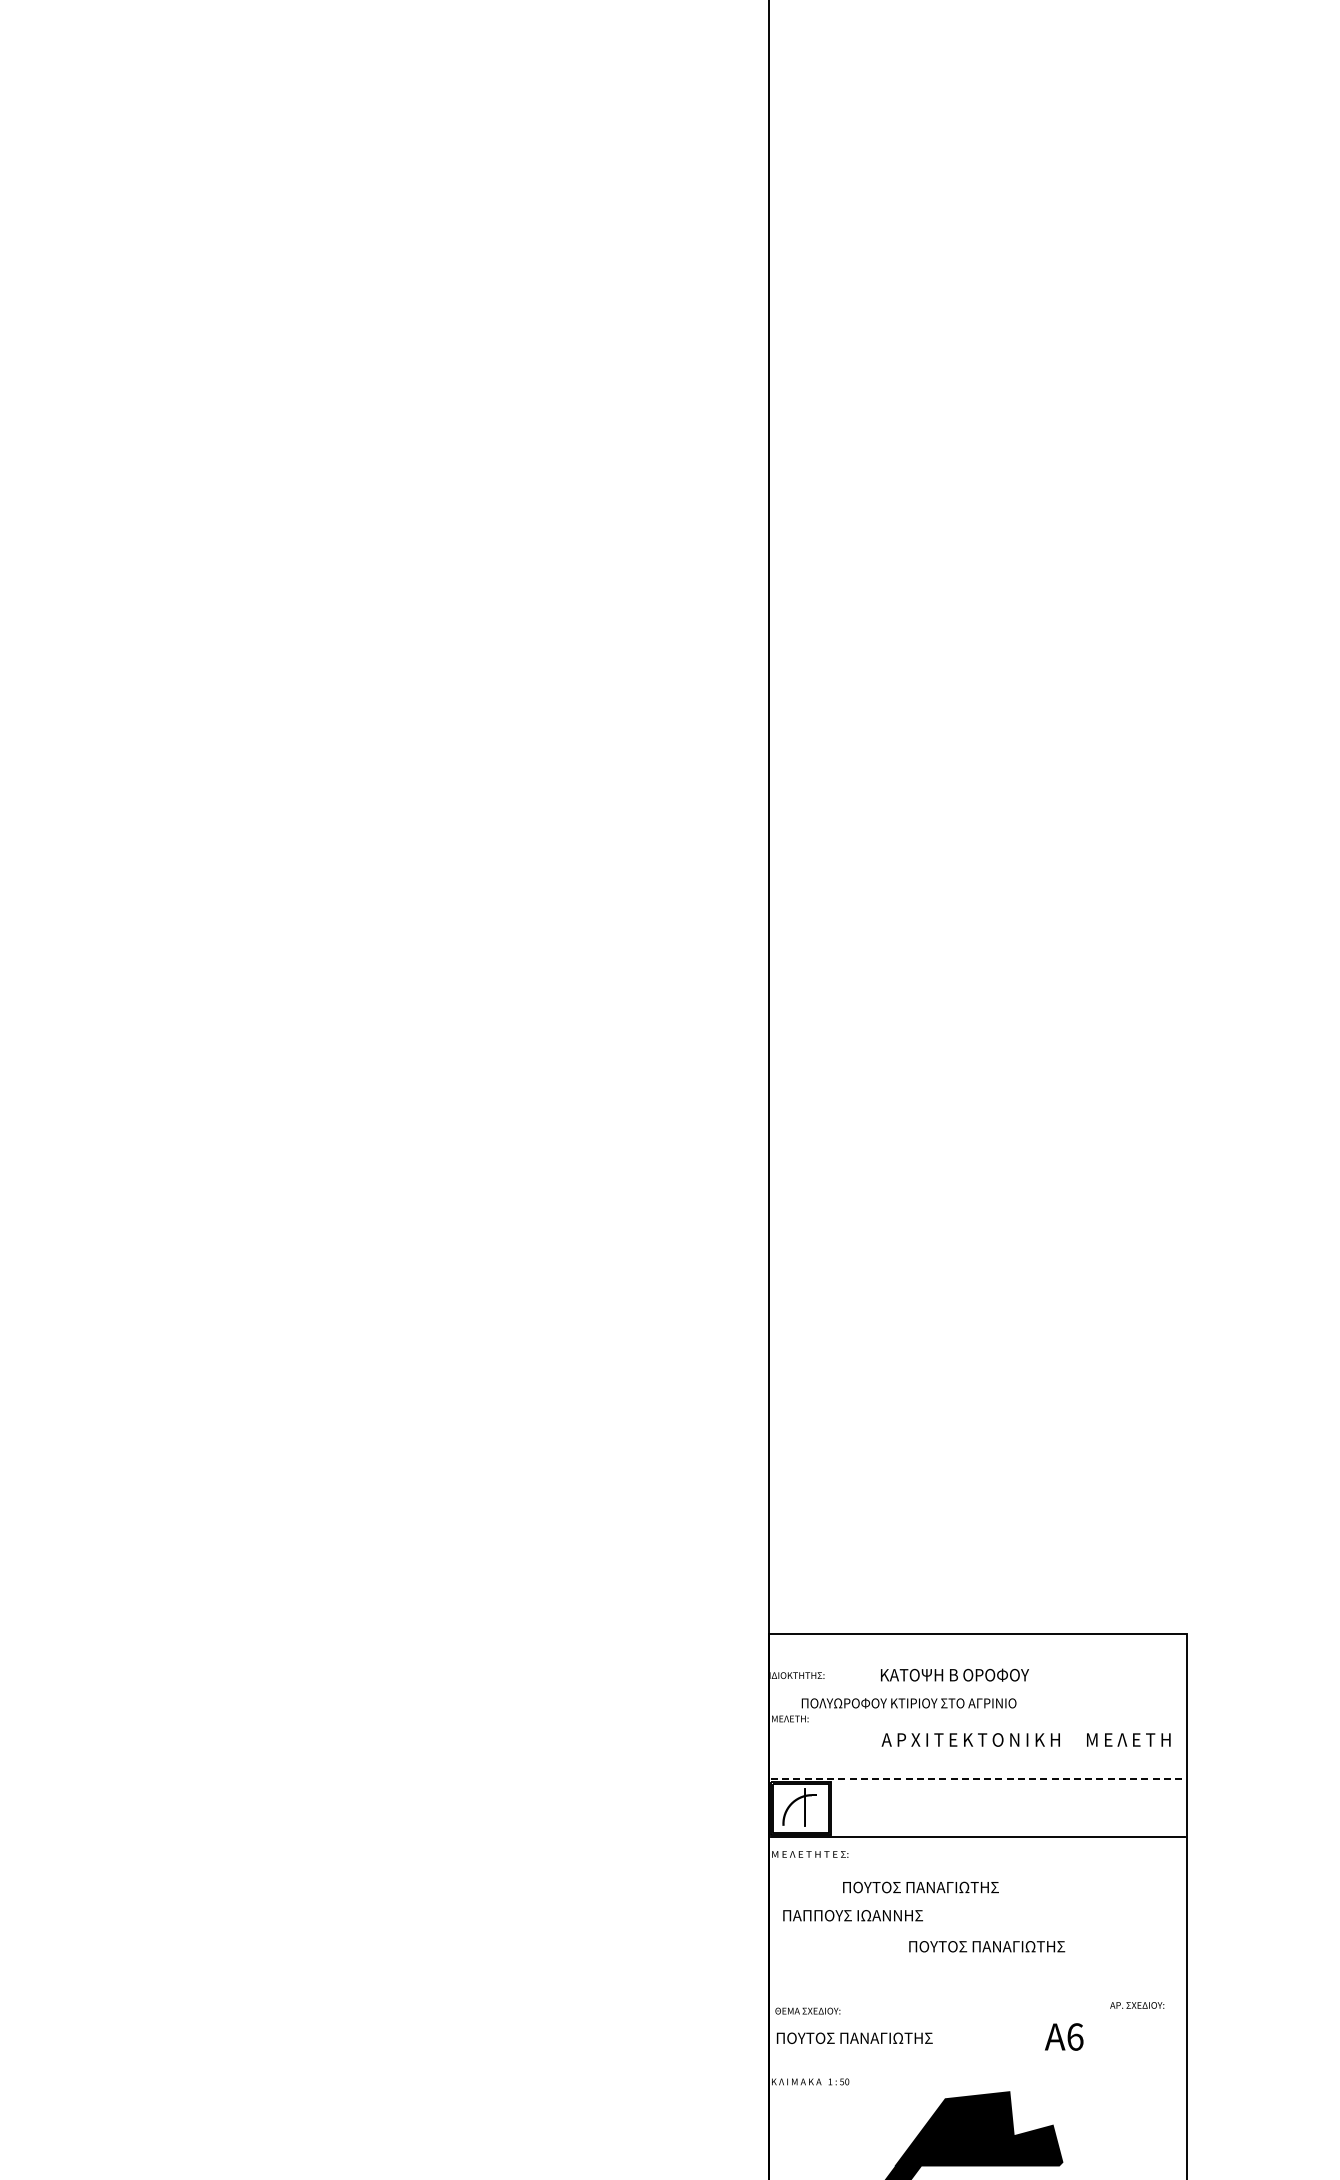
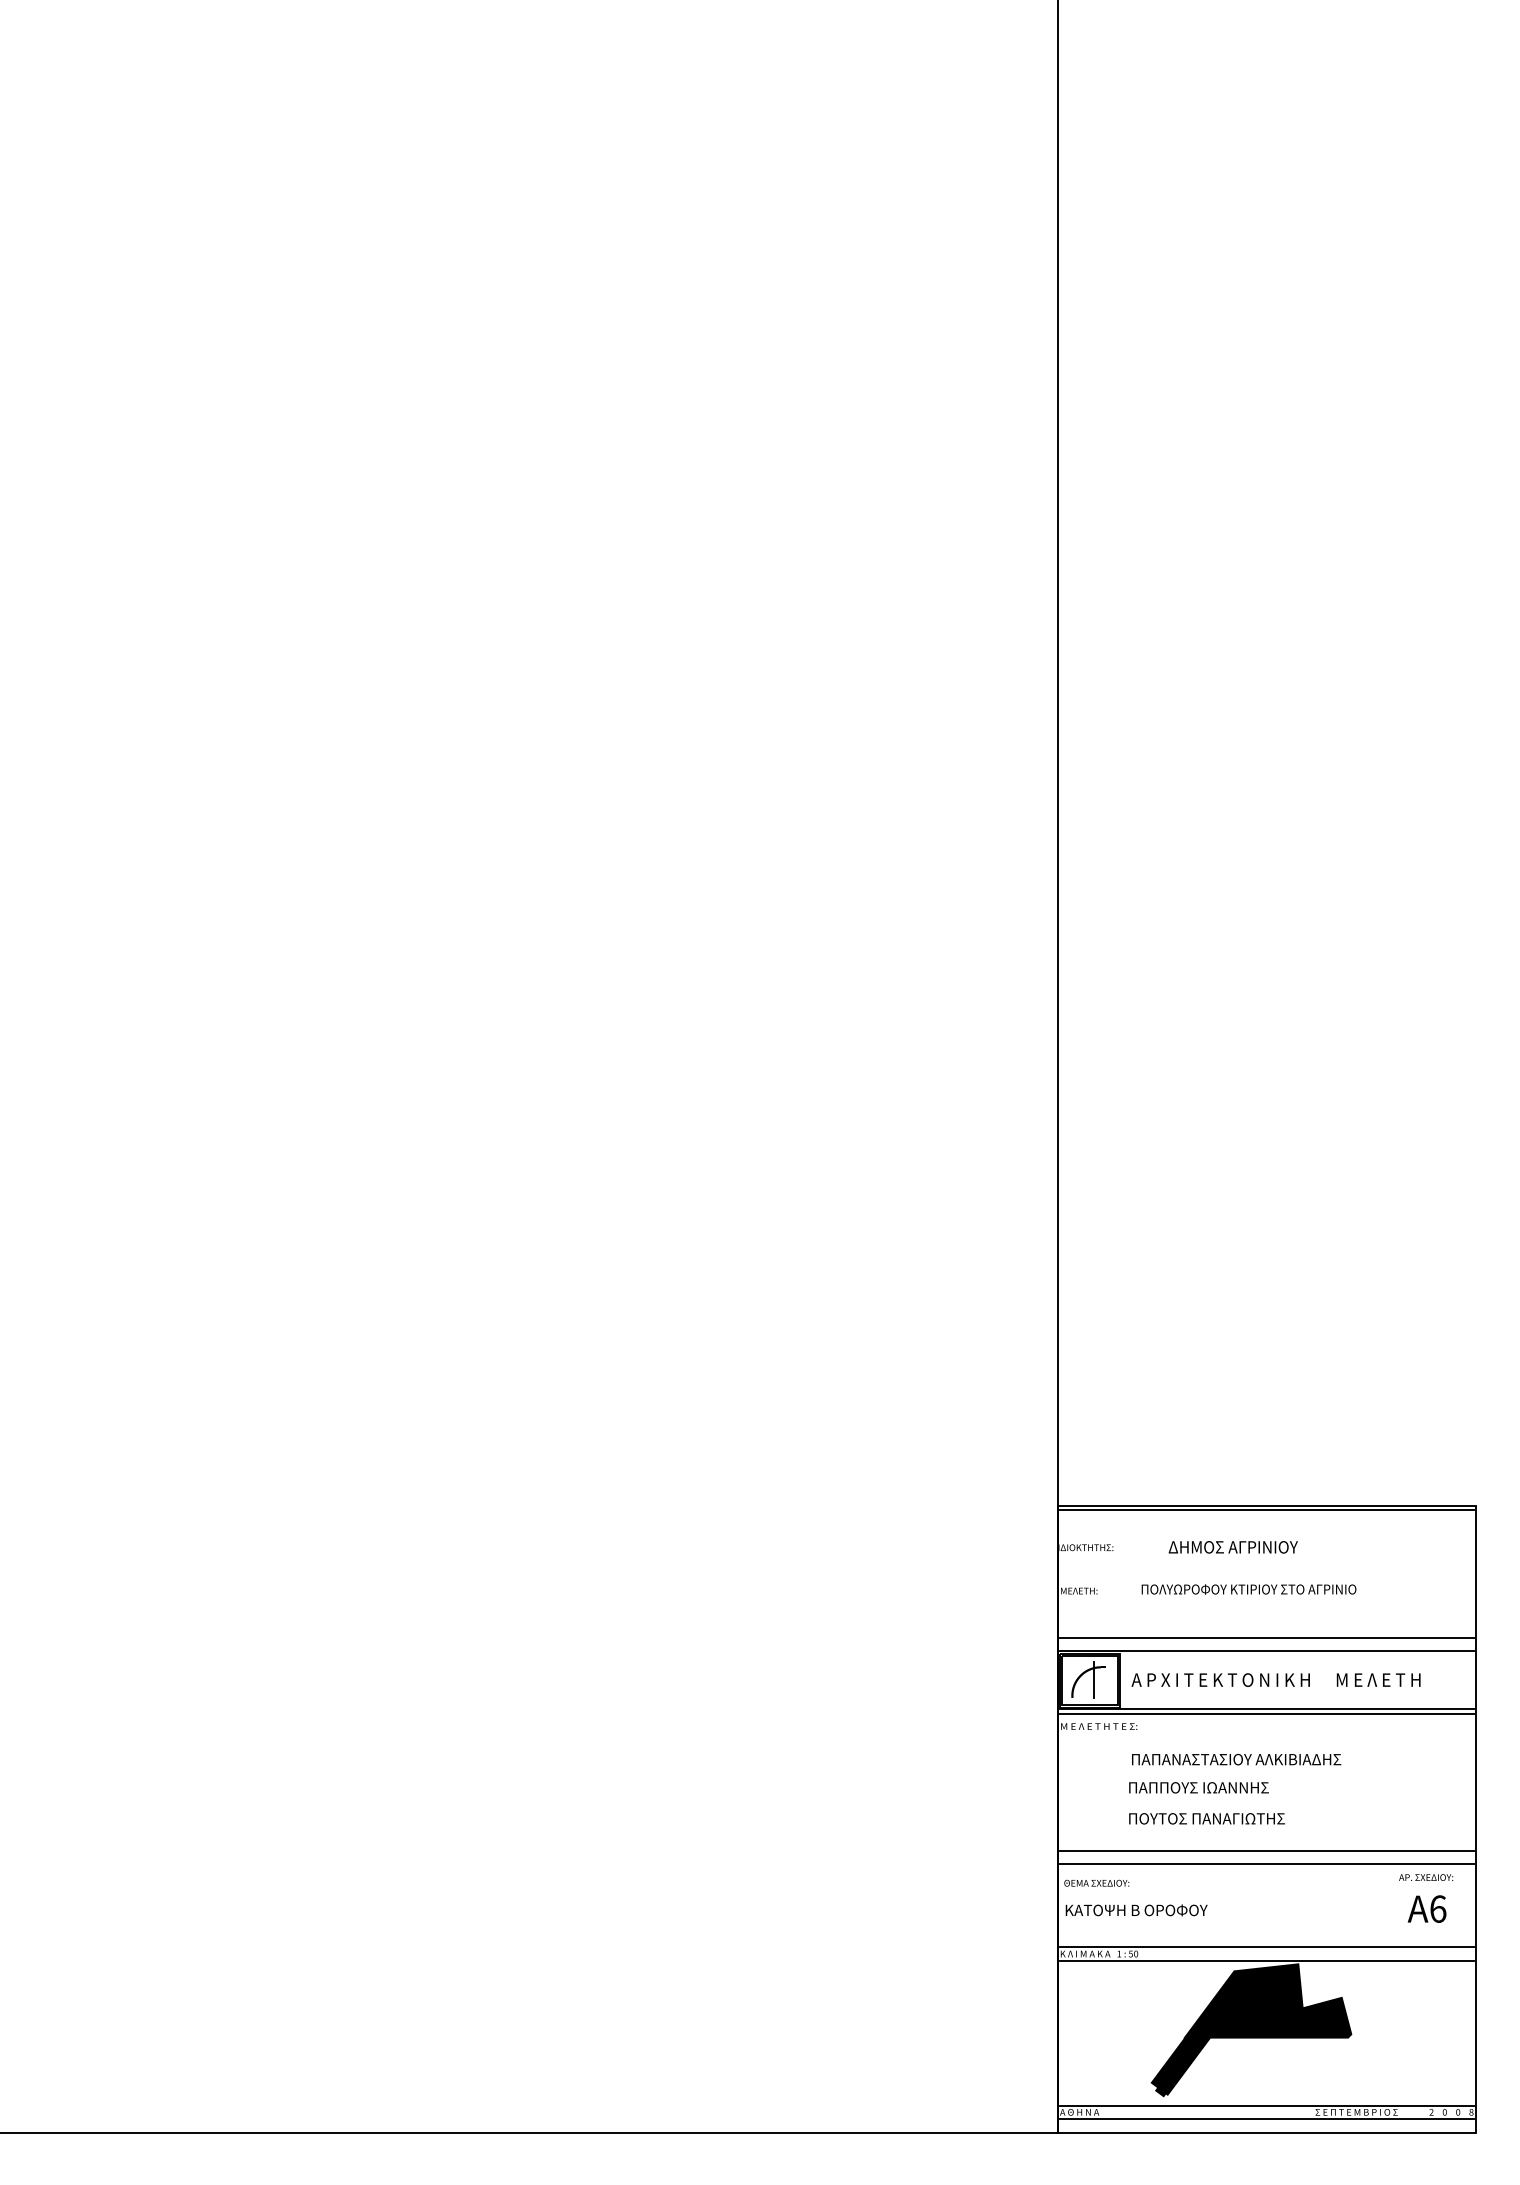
line: (977, 1638) -> (1266, 1510), added
text: (953, 1674) -> (1242, 1546), KATOΨΗ B ΟΡΟΦΟΥ -> ΔΗΜΟΣ ΑΓΡΙΝΙΟΥ
text: (908, 1703) -> (1248, 1589), moved
text: (1025, 1739) -> (1275, 1679), moved
line: (977, 1765) -> (1266, 1637), added
line: (978, 1779) -> (1267, 1651), dashed -> solid
line: (977, 1841) -> (1266, 1713), added
text: (952, 1887) -> (1241, 1759), ΠΟΥΤΟΣ ΠΑΝΑΓΙΩΤΗΣ -> ΠΑΠΑΝΑΣΤΑΣΙΟΥ ΑΛΚΙΒΙΑΔΗΣ
text: (852, 1915) -> (1198, 1787), moved
text: (986, 1946) -> (1206, 1818), moved
line: (977, 1978) -> (1266, 1850), added
line: (977, 1992) -> (1266, 1864), added
text: (1063, 2036) -> (1426, 1908), moved
text: (855, 2038) -> (1144, 1910), ΠΟΥΤΟΣ ΠΑΝΑΓΙΩΤΗΣ -> KATOΨΗ B ΟΡΟΦΟΥ
line: (977, 2075) -> (1266, 1947), added
line: (977, 2088) -> (1266, 1960), added

